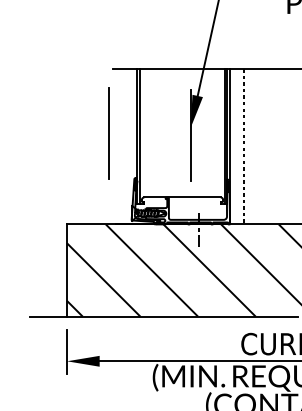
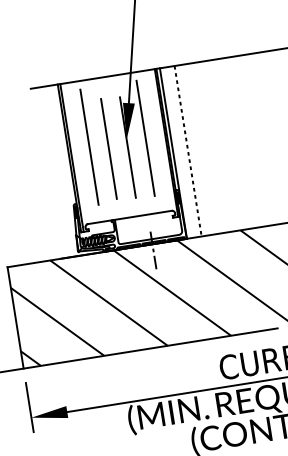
line: (156, 129) -> (89, 147), added
line: (207, 129) -> (145, 138), added
line: (108, 133) -> (108, 148), moved

